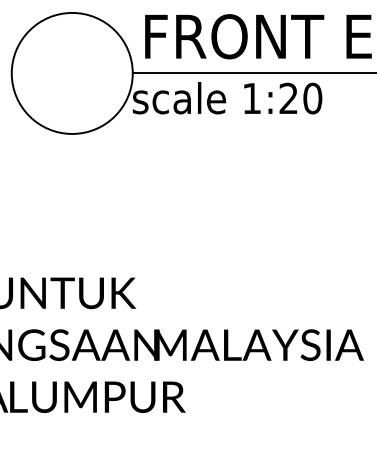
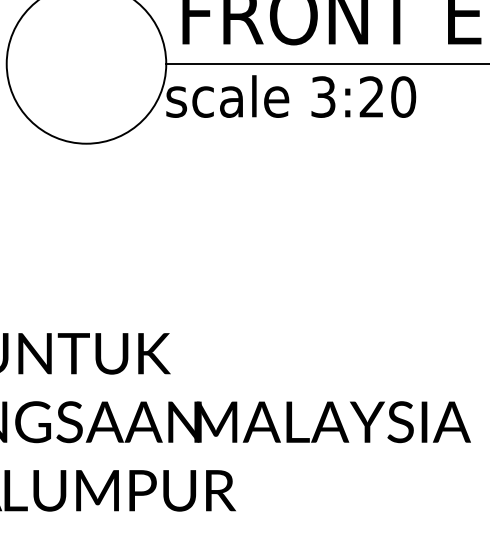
text: (251, 98) -> (322, 96), 1:20 -> 3:20

